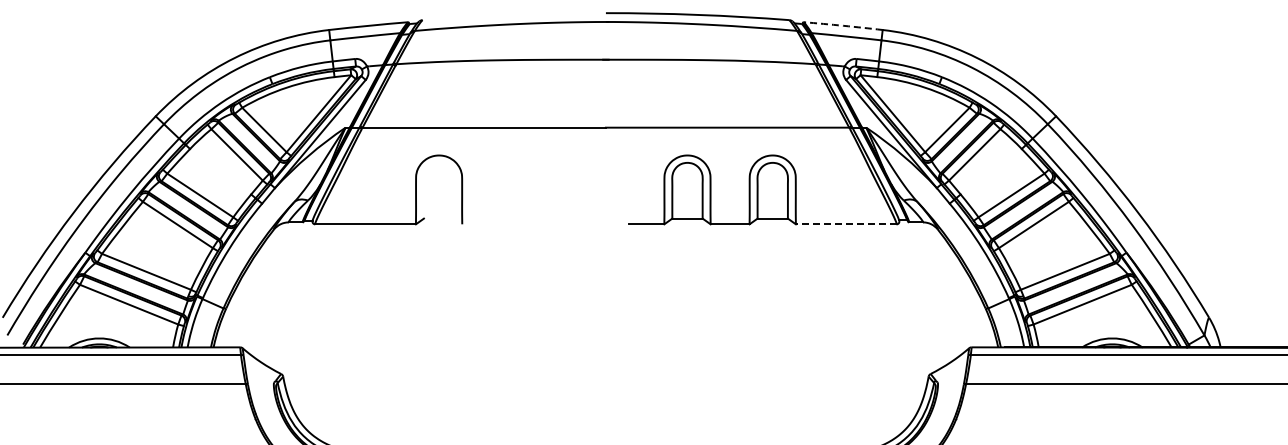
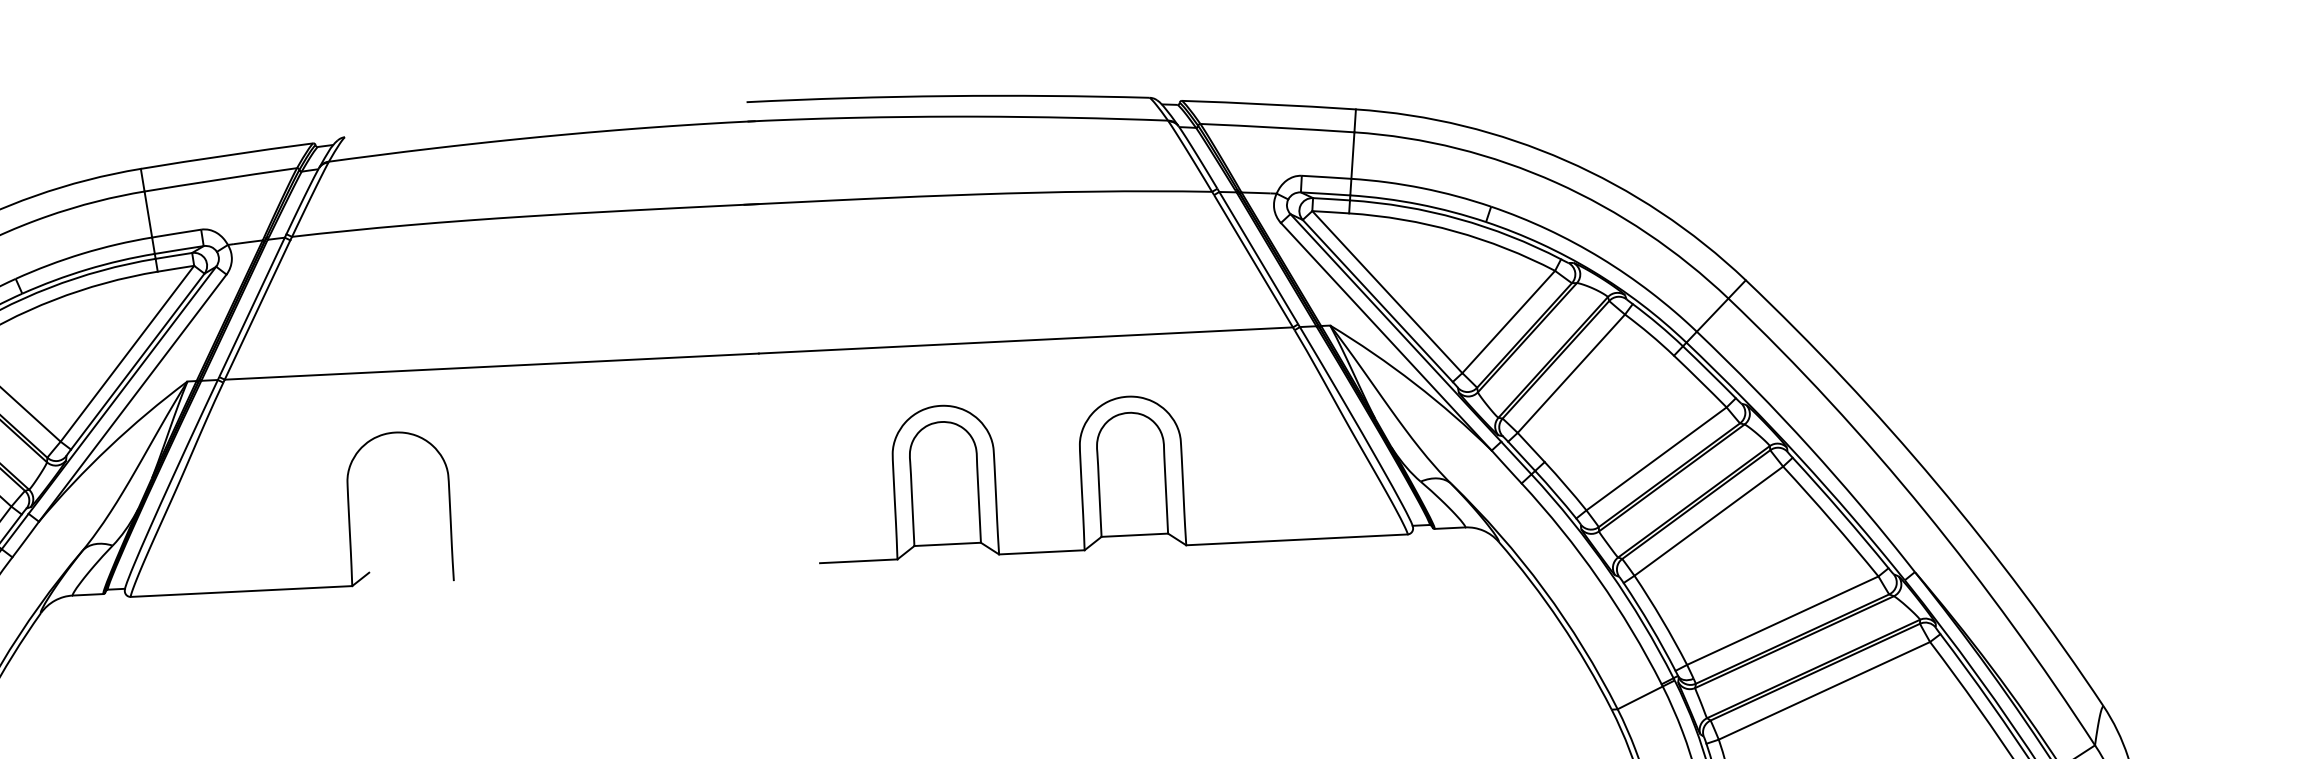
arc: (843, 25) -> (1269, 103), dashed -> solid
line: (845, 224) -> (1295, 540), dashed -> solid

